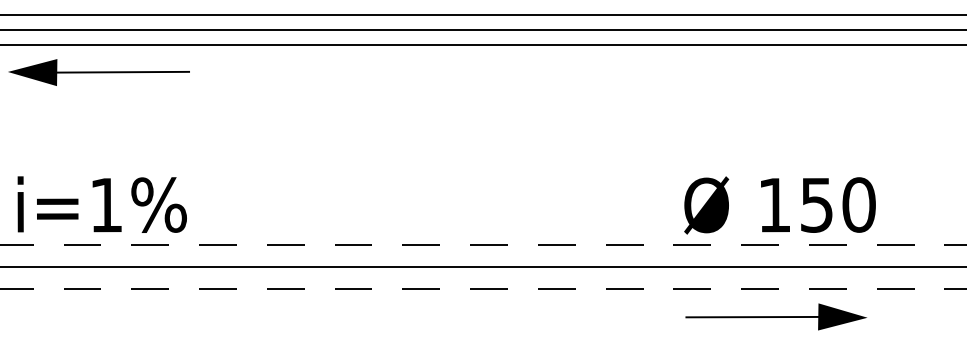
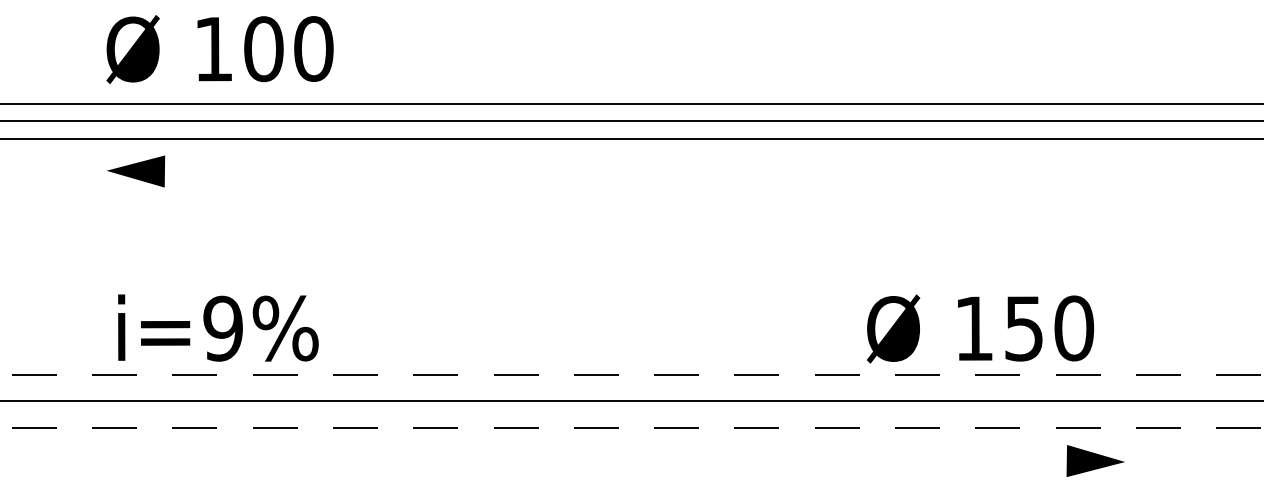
line: (122, 71) -> (242, 170), removed
text: (105, 205) -> (222, 328), i=1%%% -> i=9%%%
text: (780, 205) -> (980, 328), moved
line: (752, 317) -> (988, 461), removed

